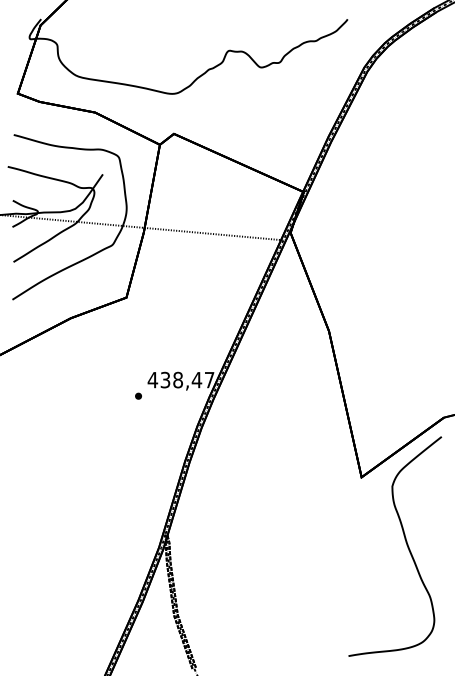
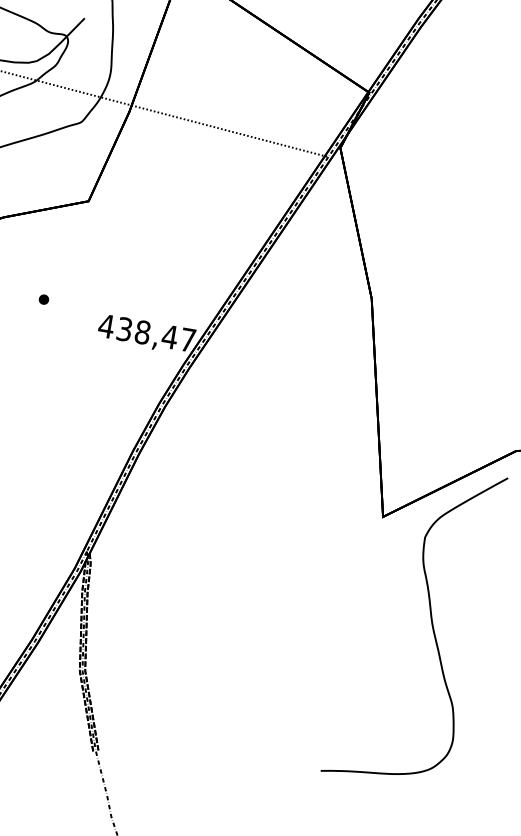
part: (138, 395) -> (44, 298), moved

